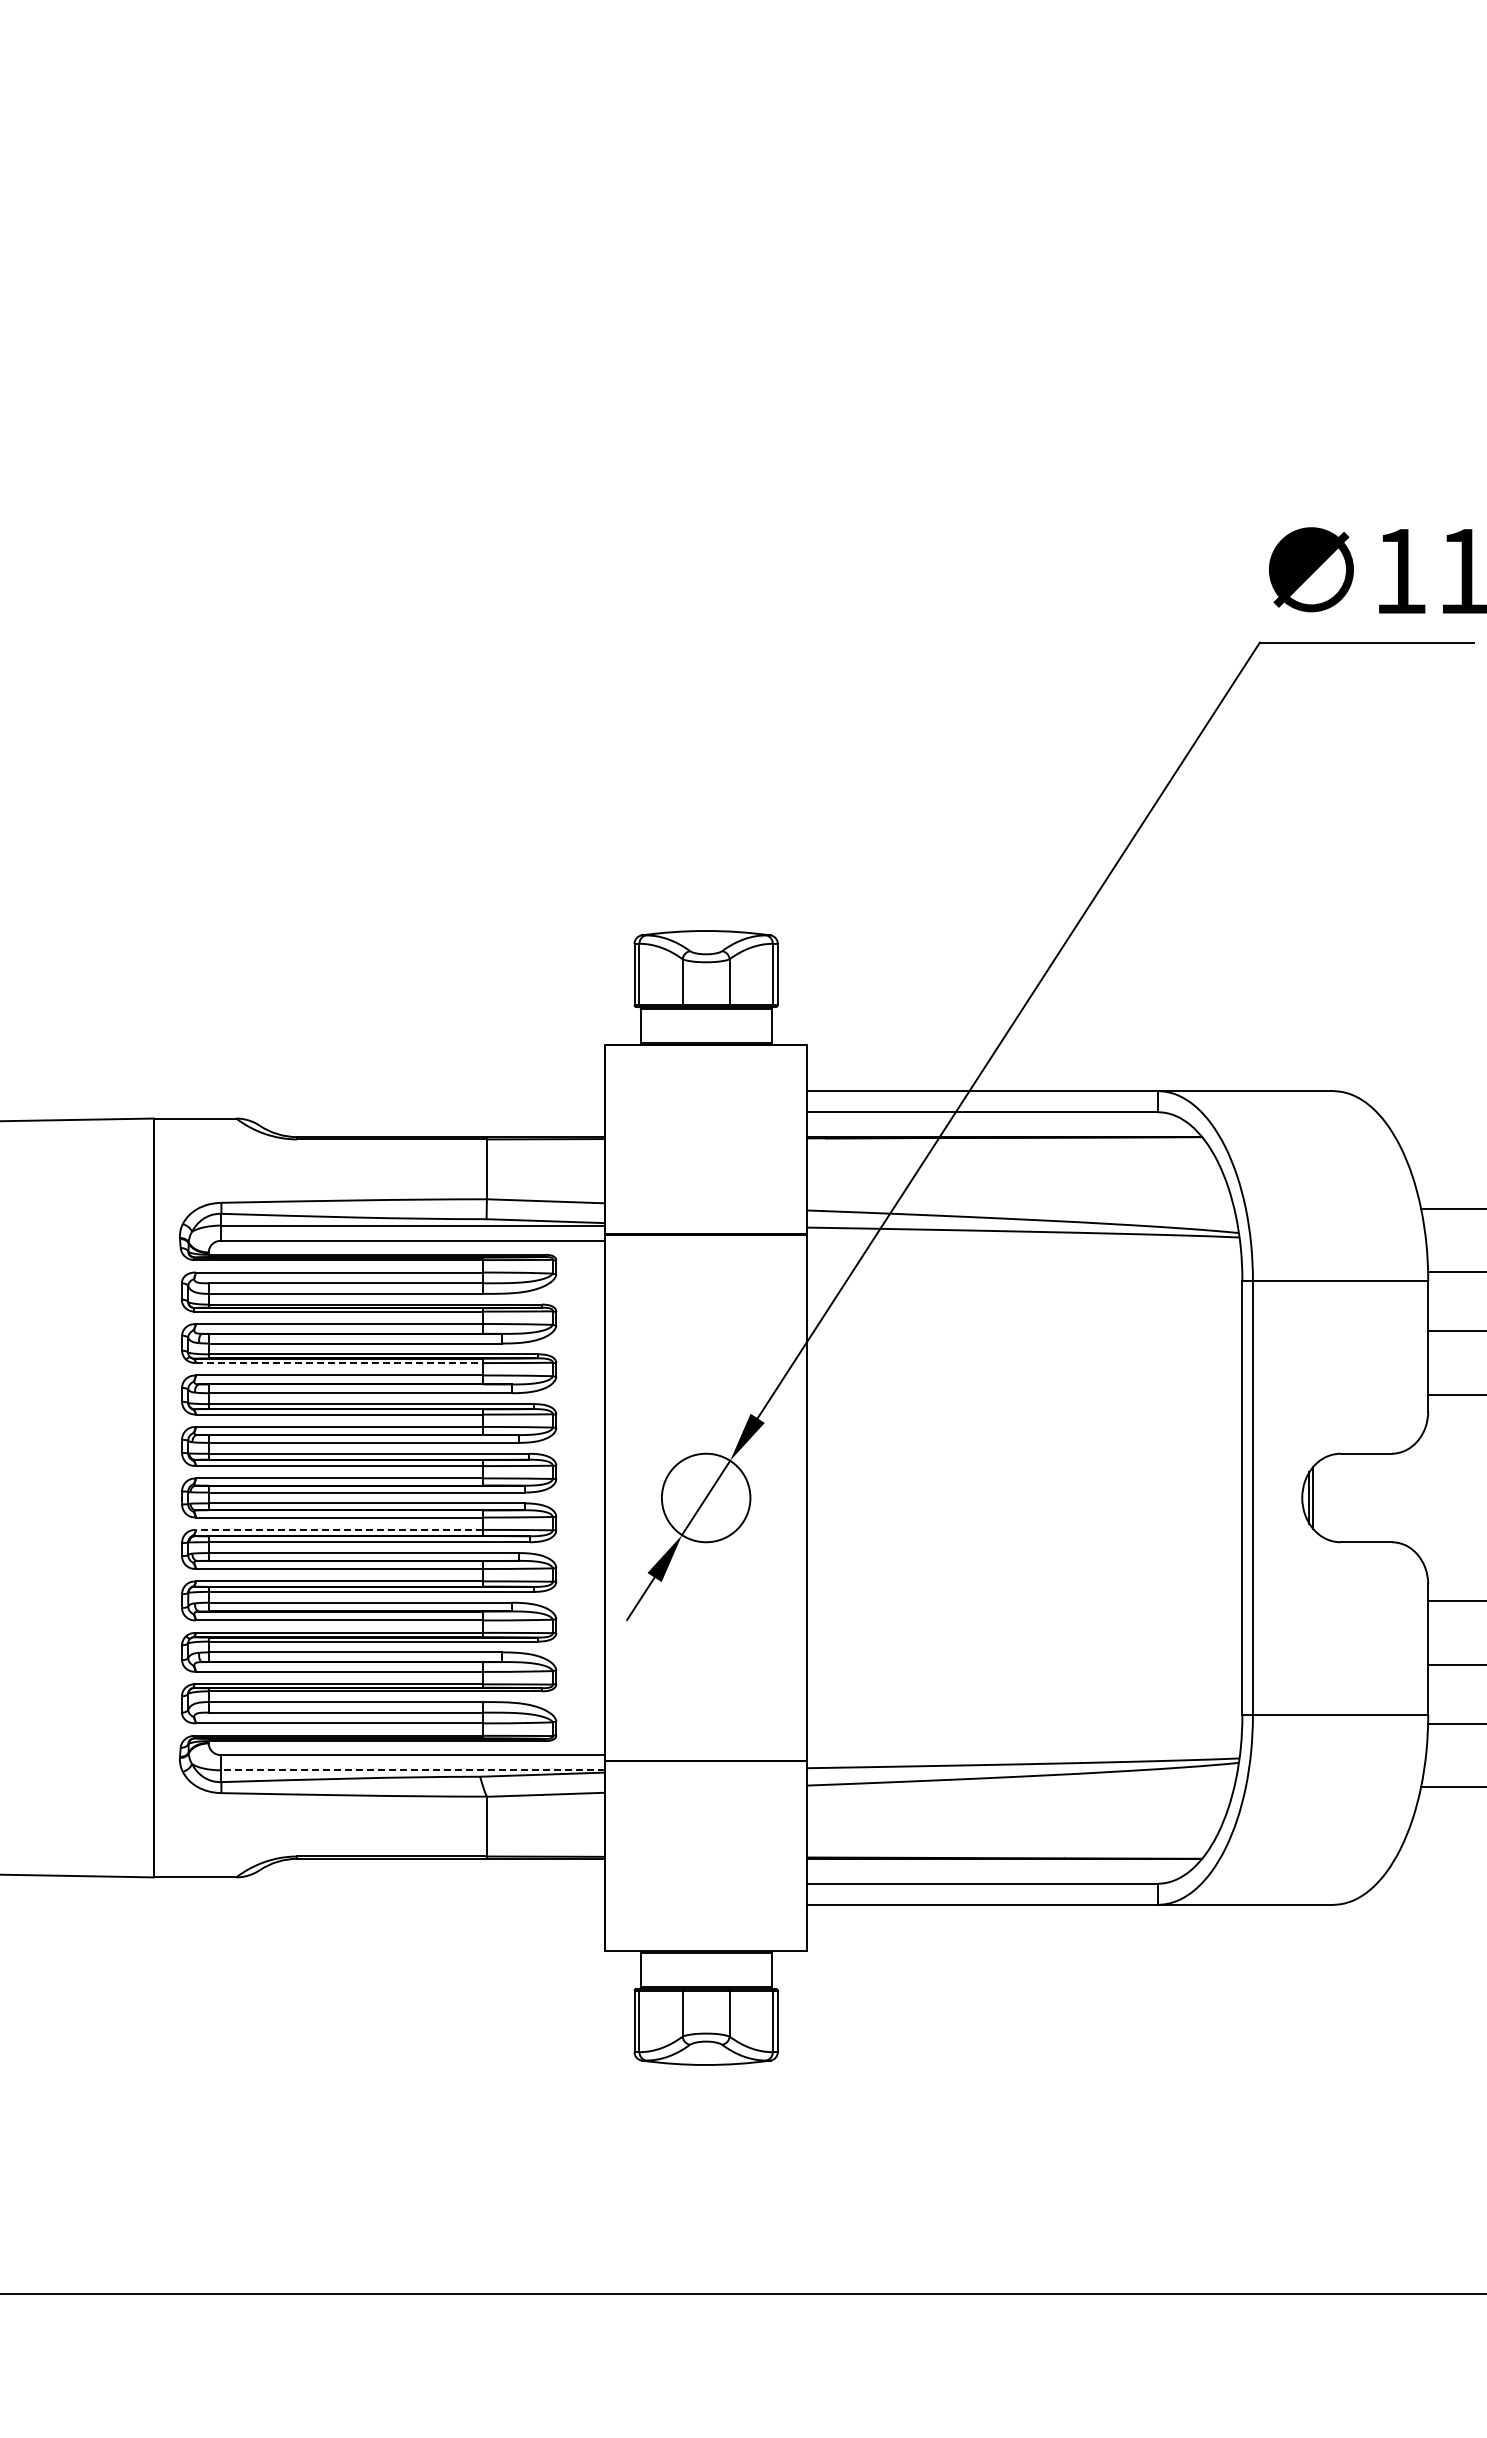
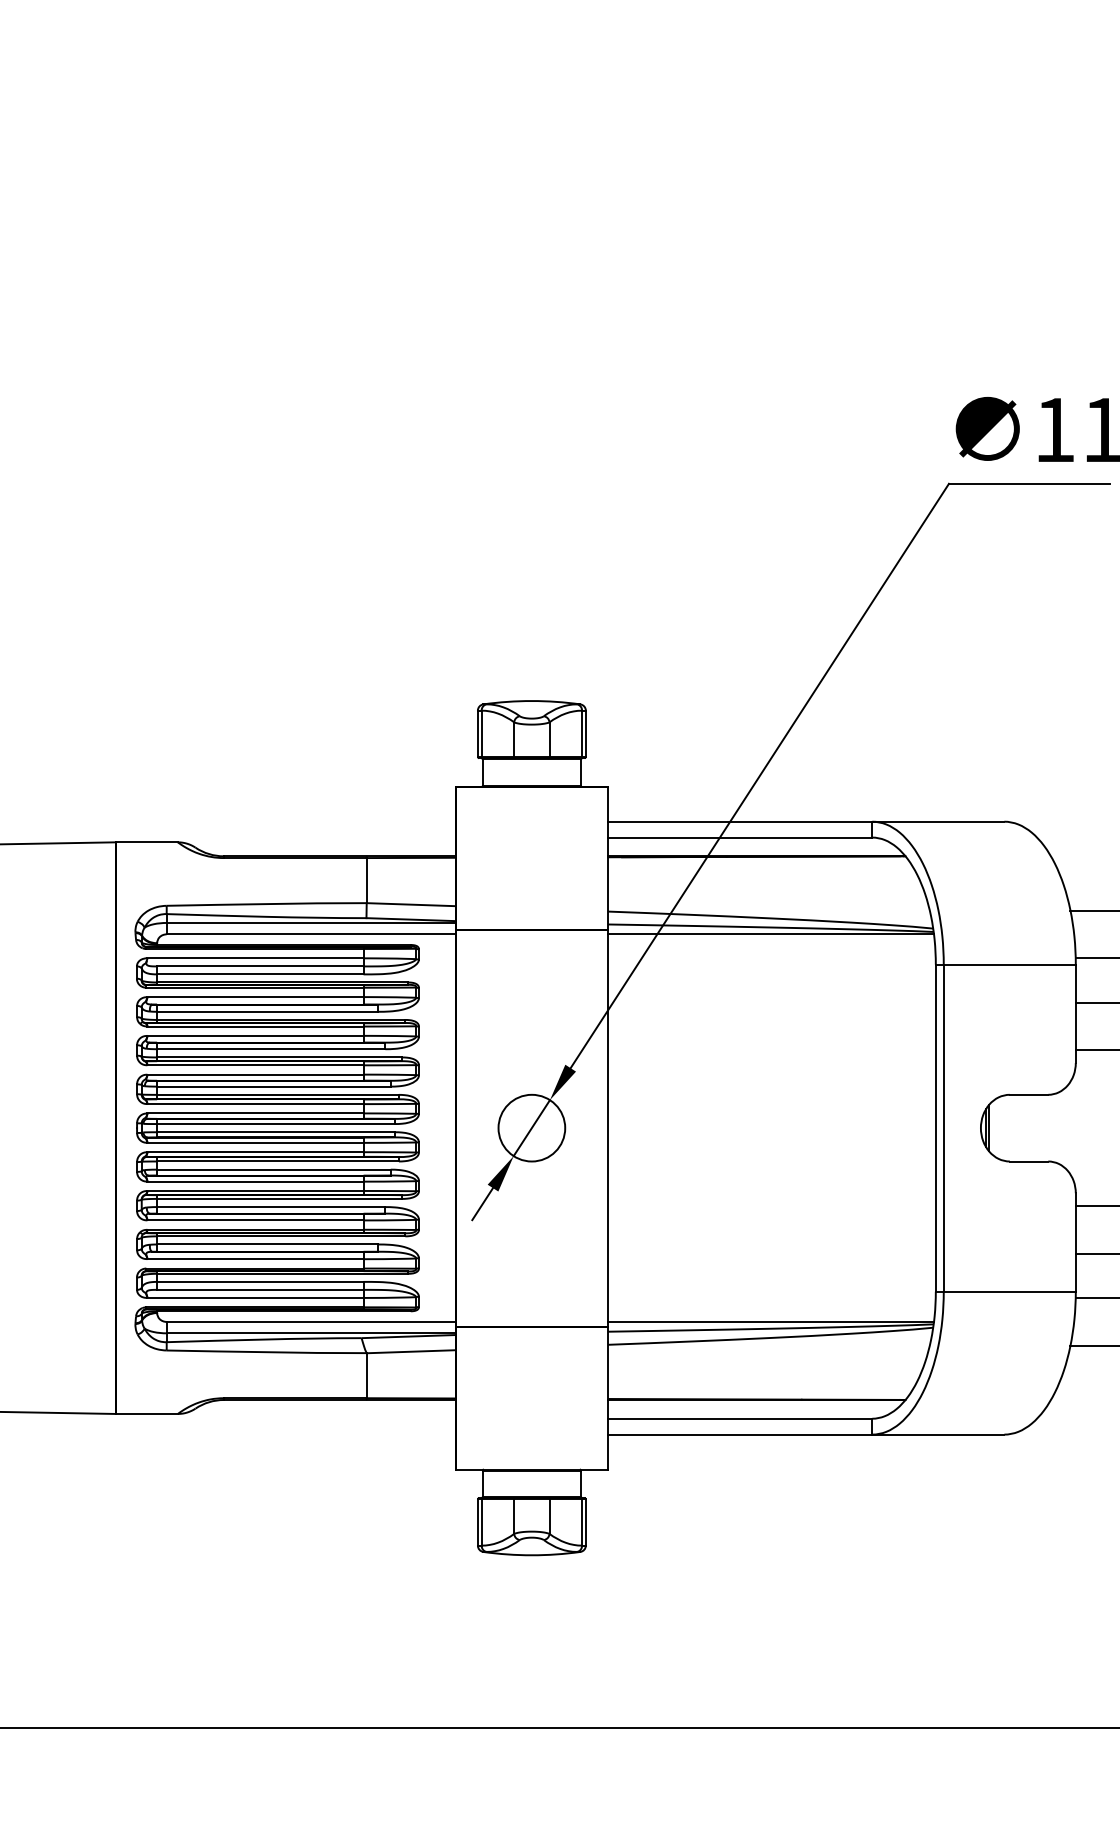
line: (1023, 1240) -> (770, 934), added
line: (339, 1363) -> (255, 1026), dashed -> solid
line: (338, 1529) -> (254, 1151), dashed -> solid
line: (1023, 1755) -> (770, 1322), added
line: (413, 1770) -> (311, 1333), dashed -> solid

